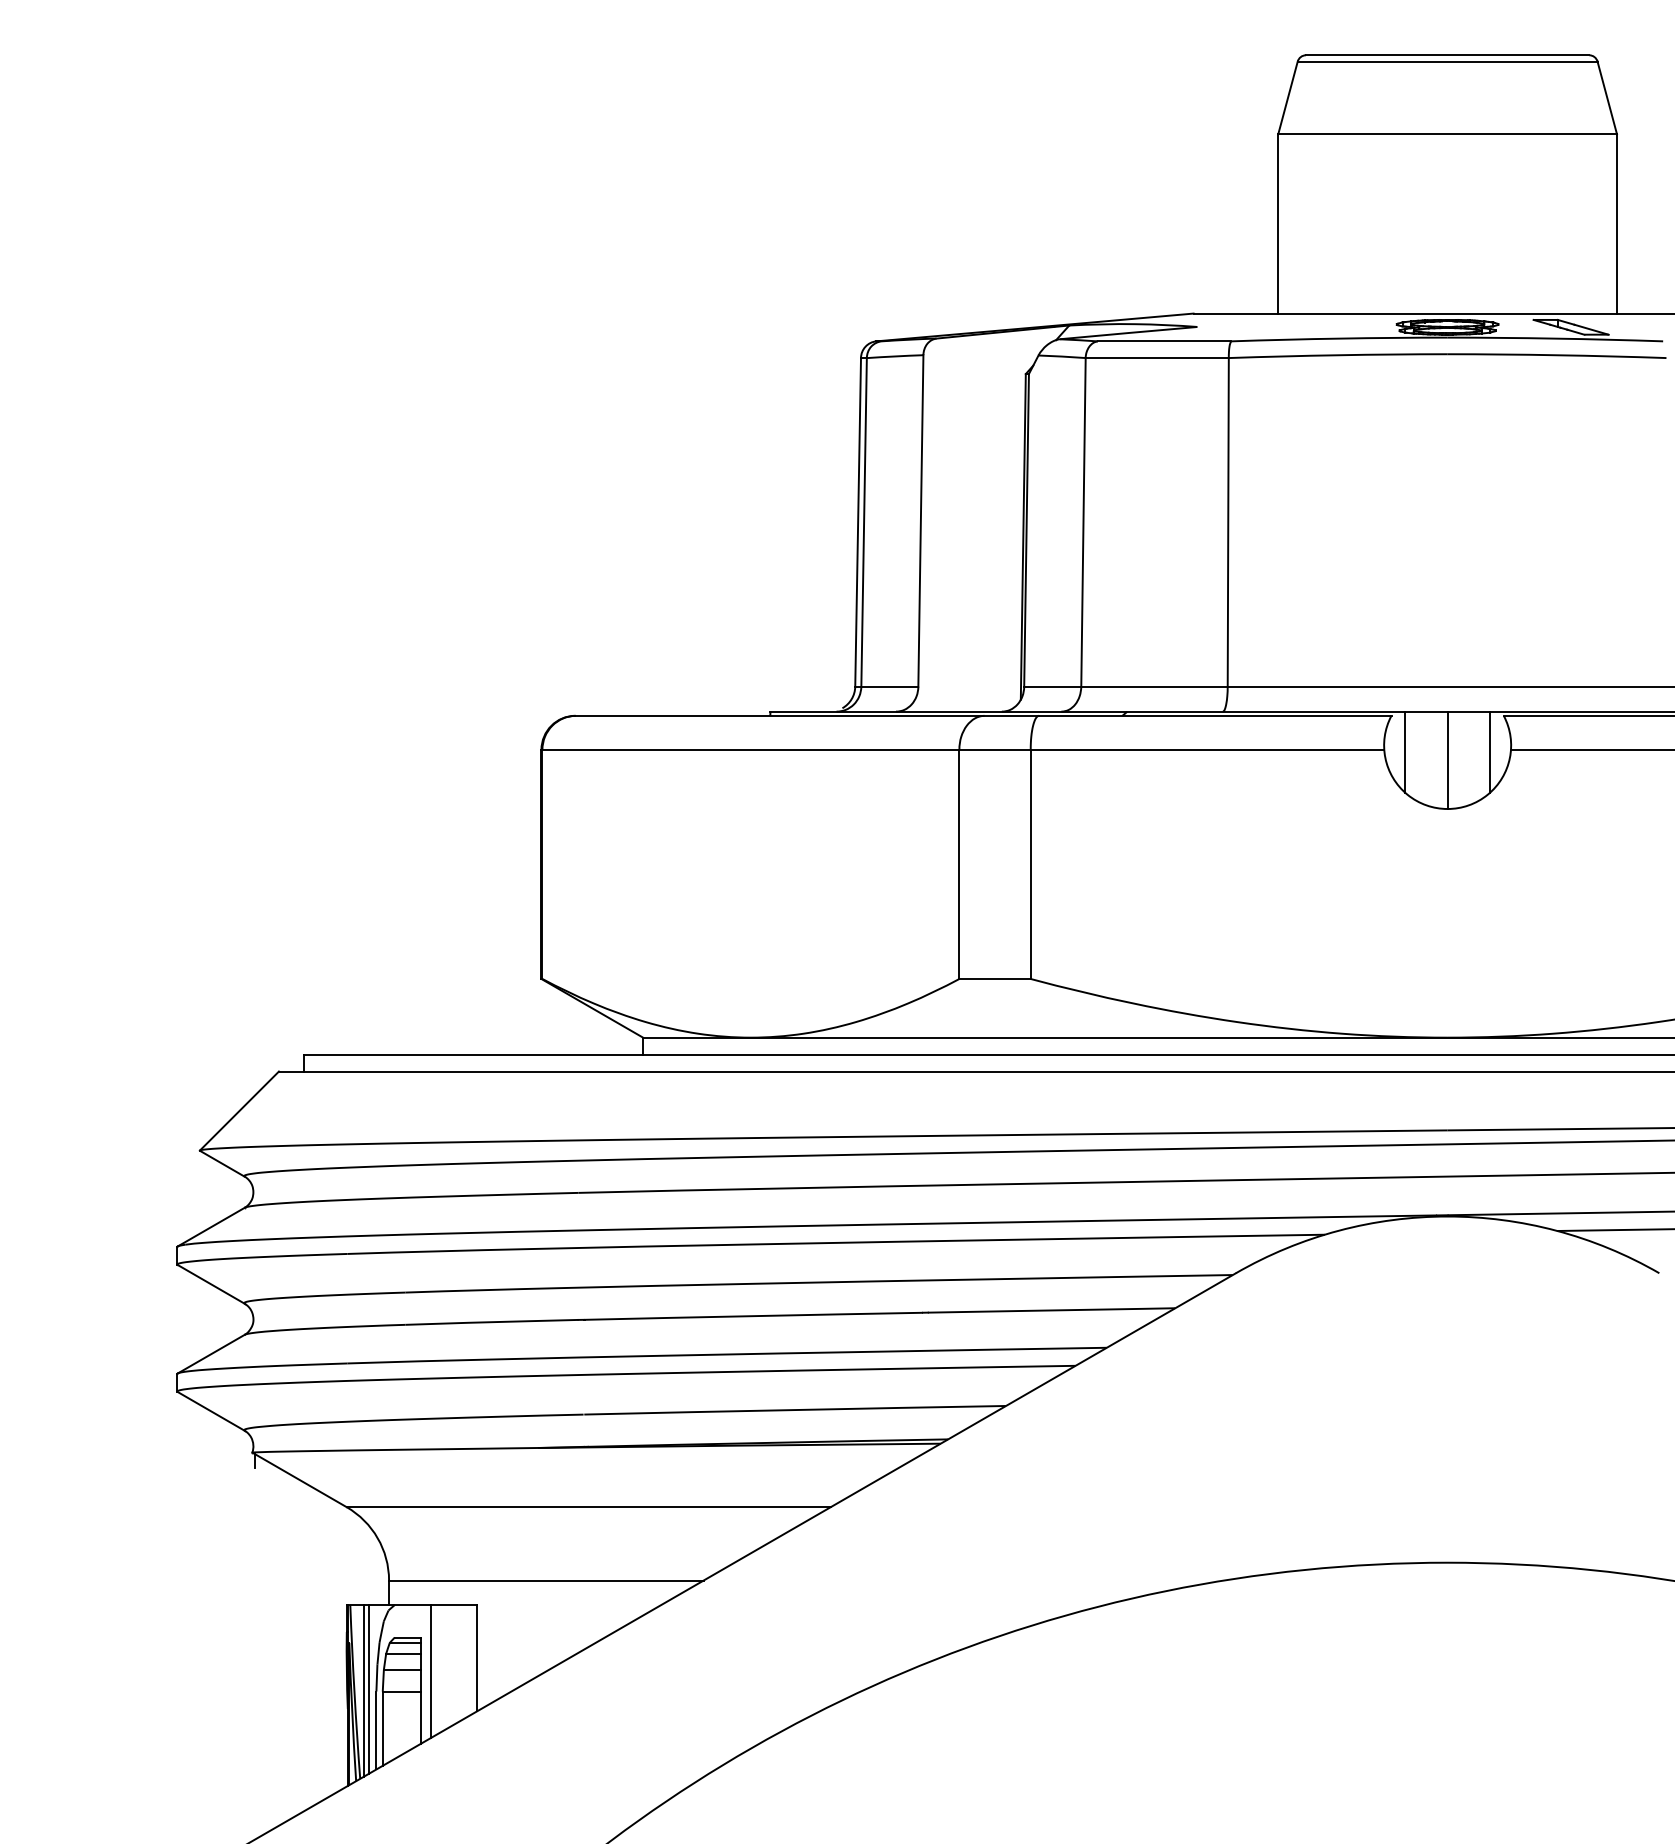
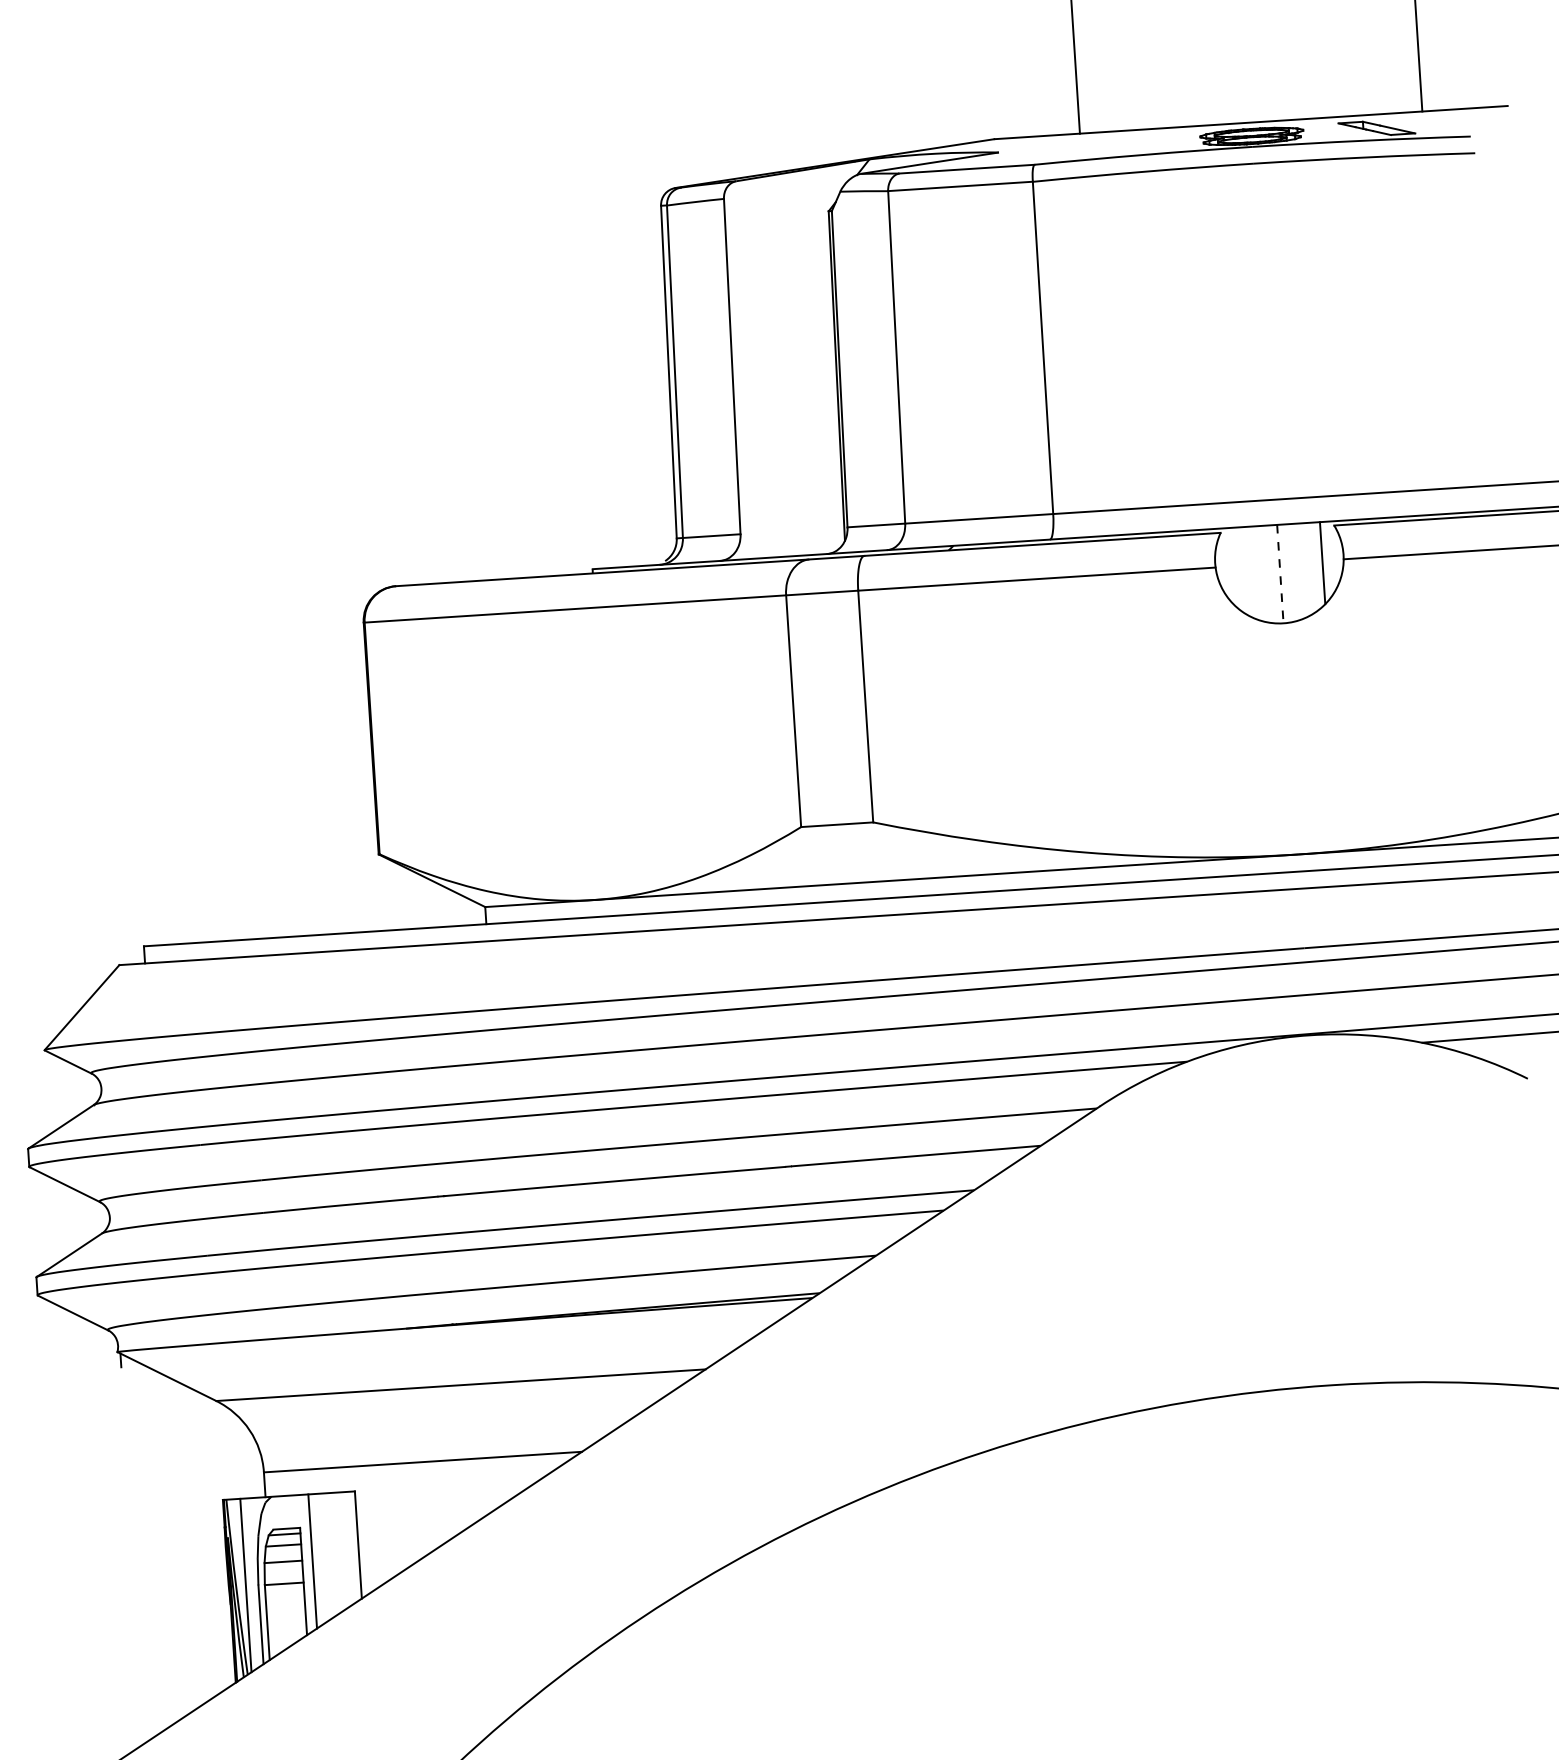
line: (1405, 751) -> (1237, 567), removed
line: (1447, 760) -> (1280, 574), solid -> dashed
line: (368, 1689) -> (250, 1583), removed

